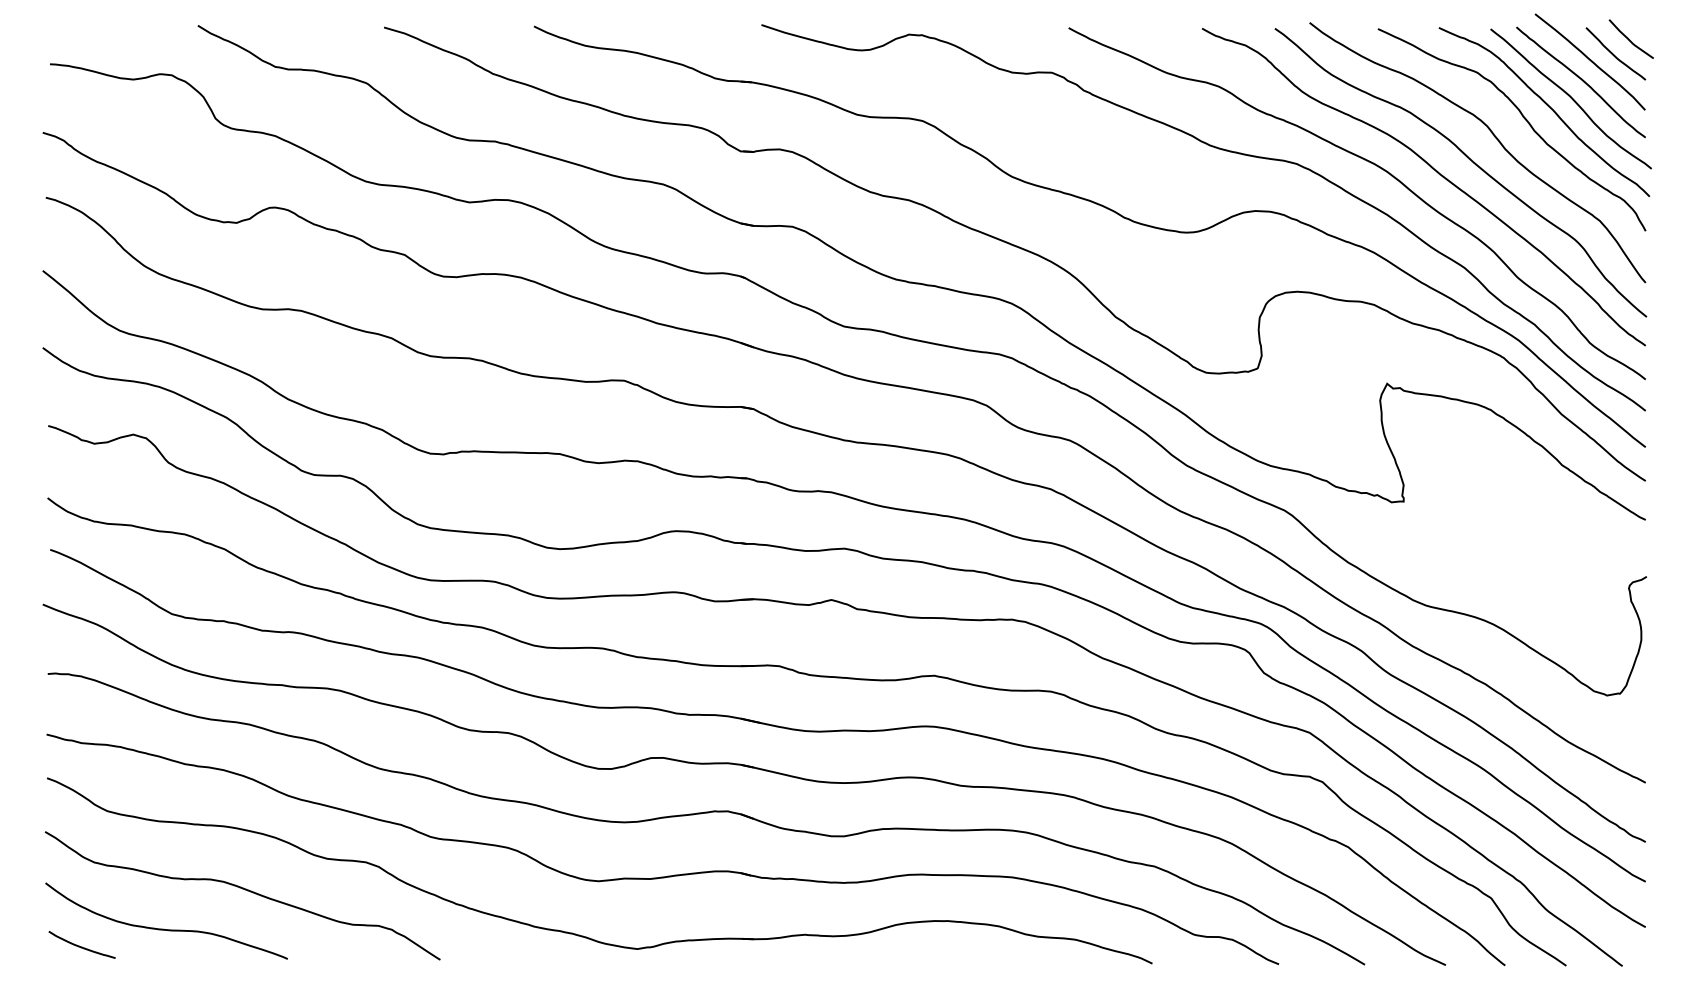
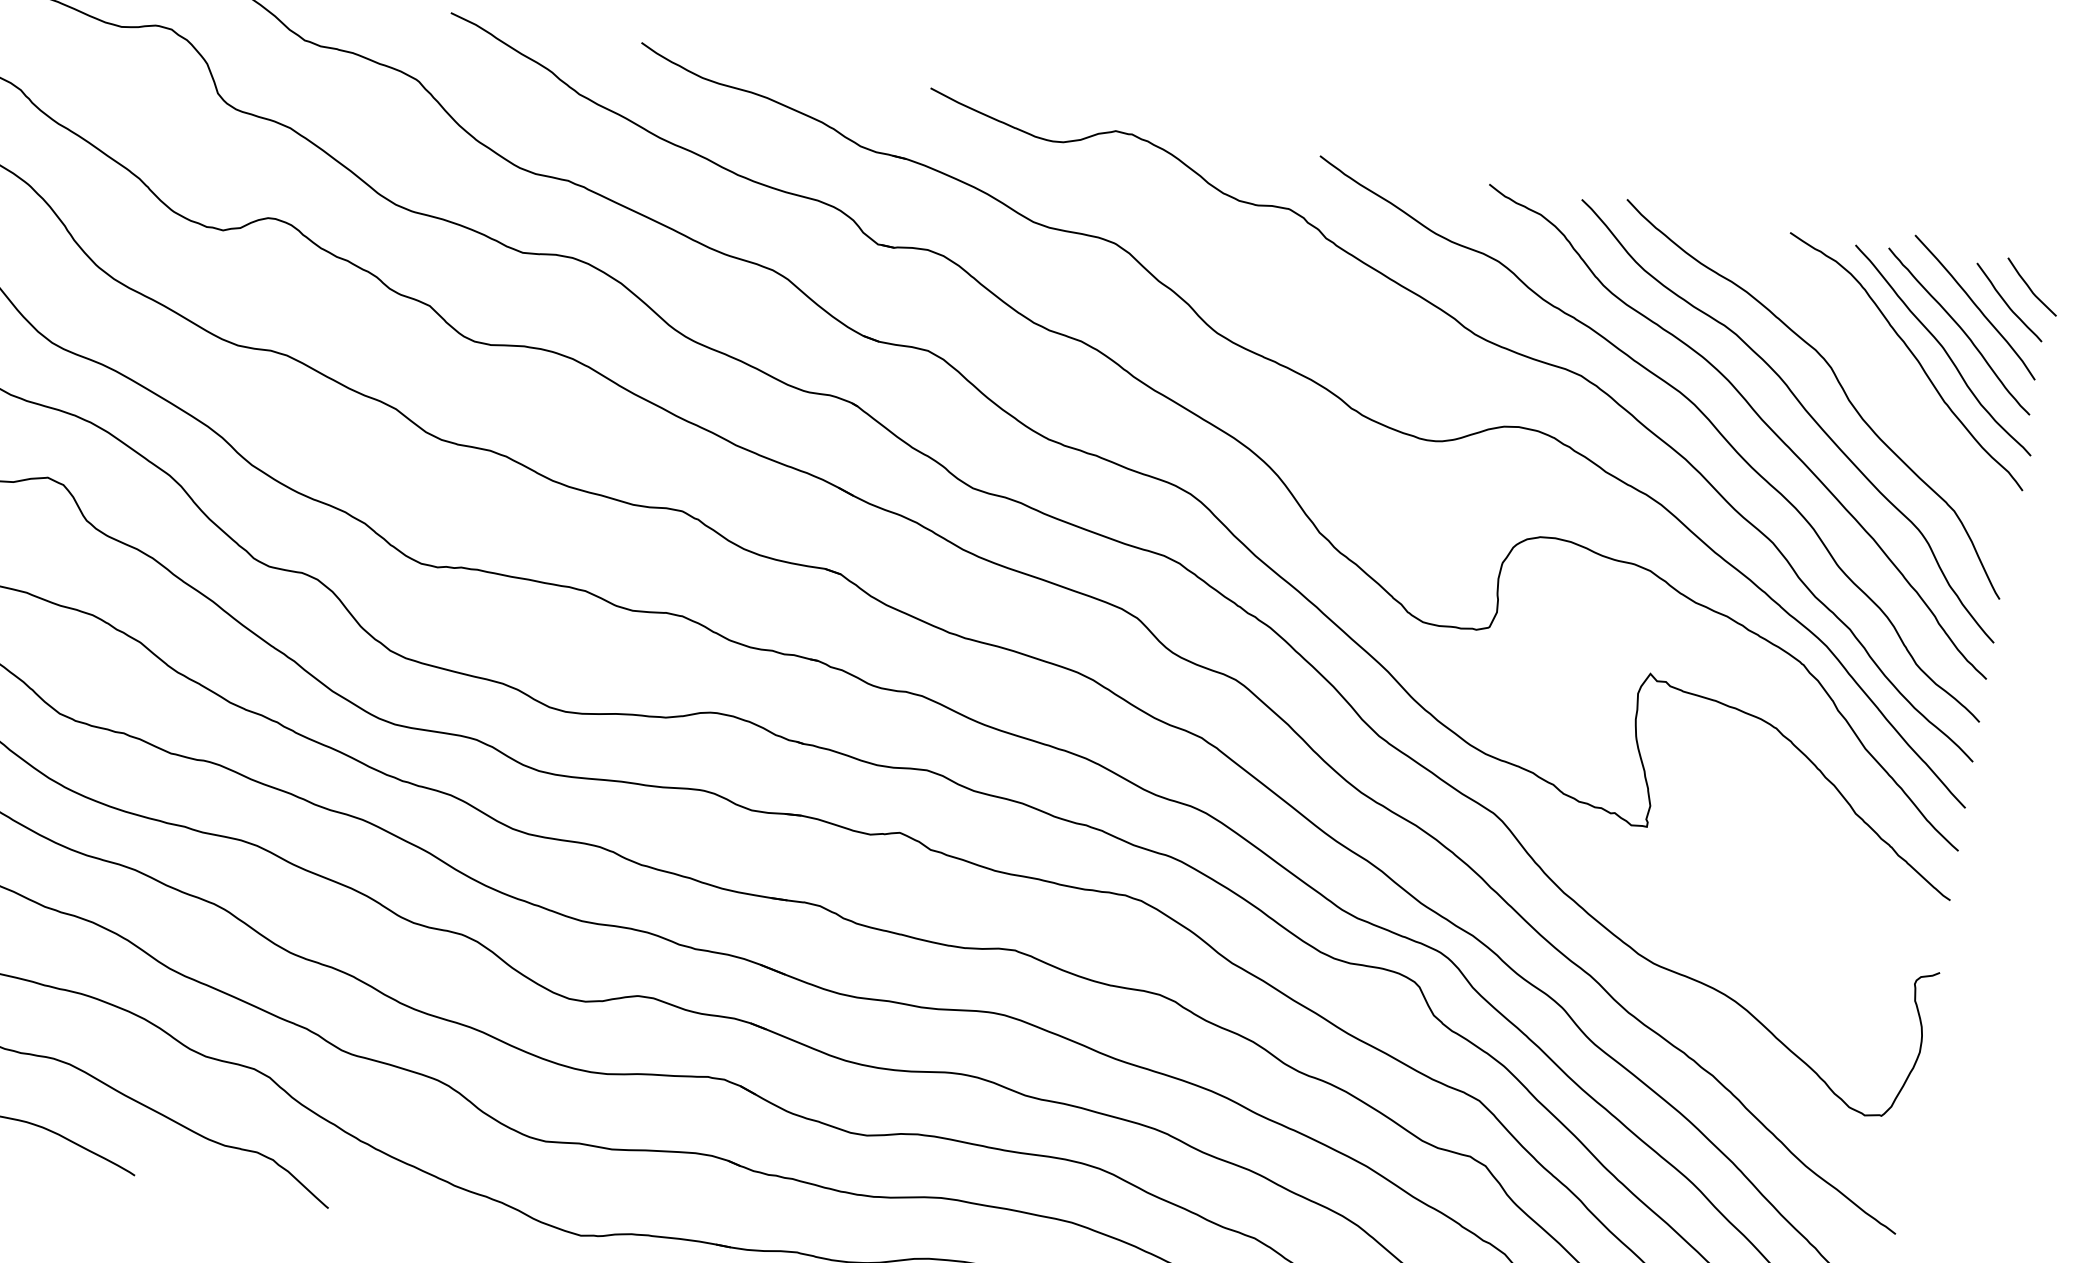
curve: (1522, 117) -> (1877, 363), removed

